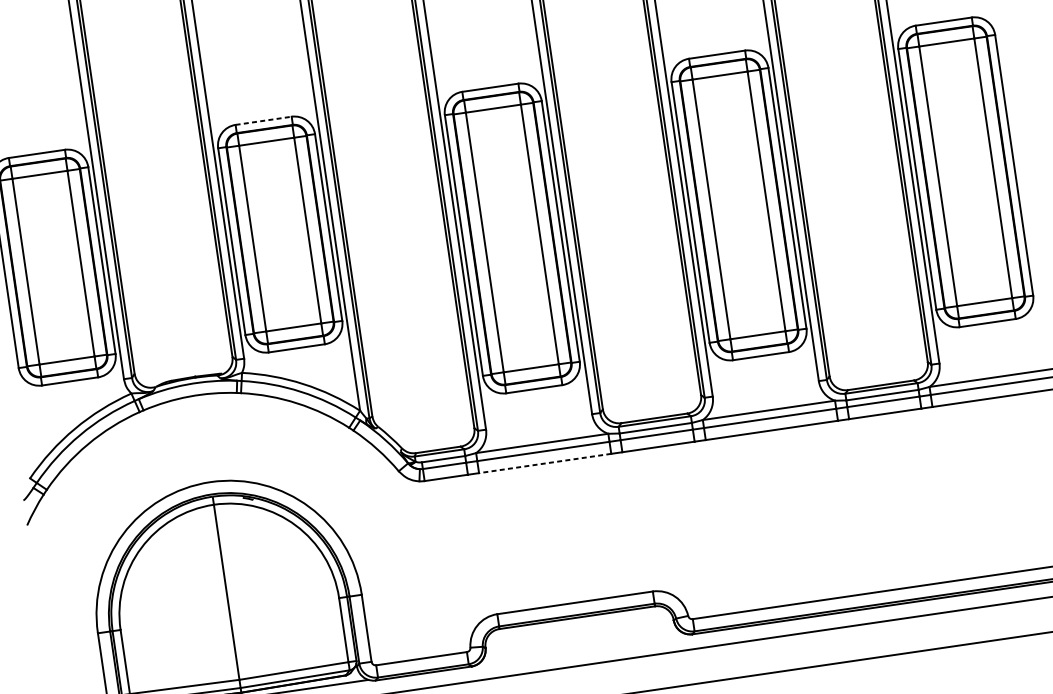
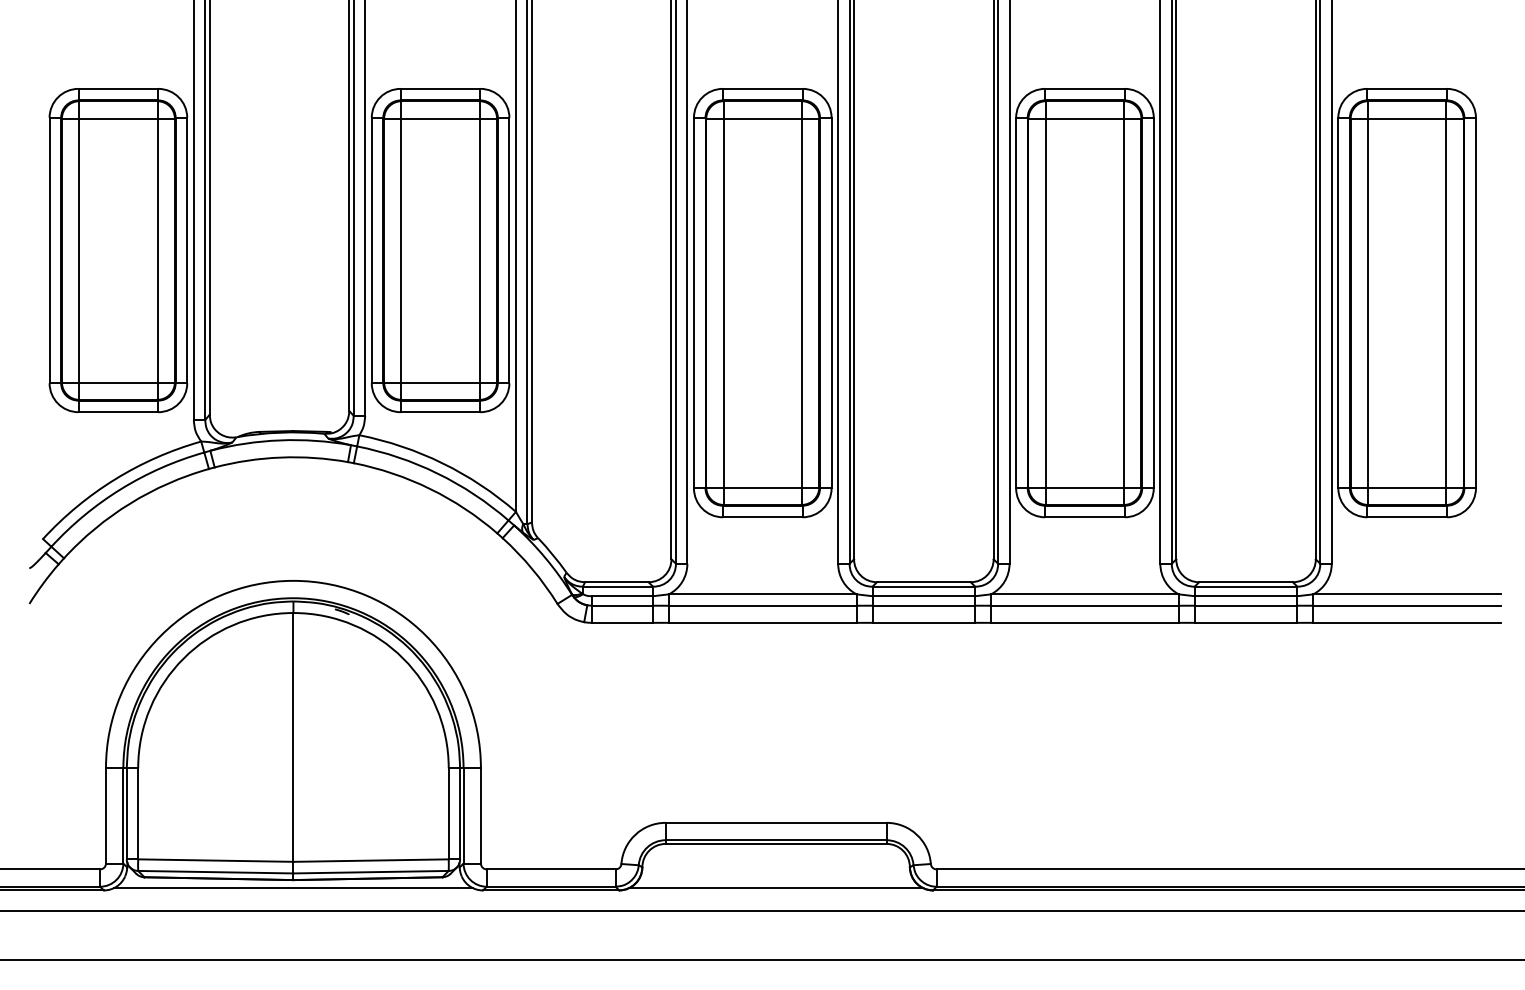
line: (263, 120) -> (440, 88), dashed -> solid
line: (544, 463) -> (762, 622), dashed -> solid
line: (581, 649) -> (775, 888), added

